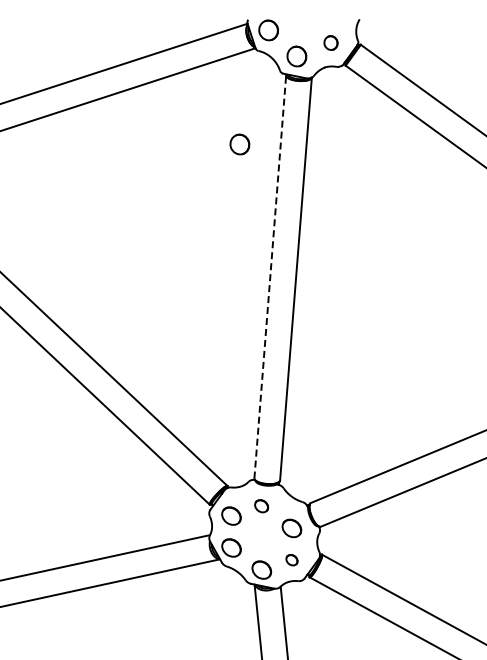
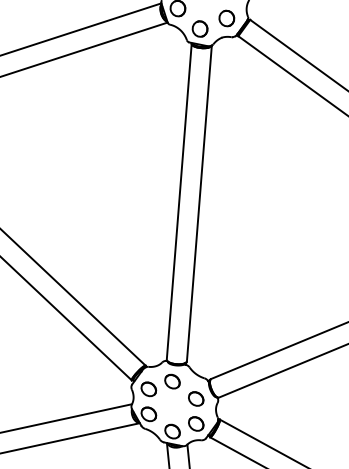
part: (330, 42) -> (226, 18), size x1.43
part: (239, 144) -> (155, 98), removed
line: (270, 276) -> (179, 201), dashed -> solid
part: (261, 505) -> (172, 381), size x1.43
part: (291, 559) -> (195, 423), size x1.67

